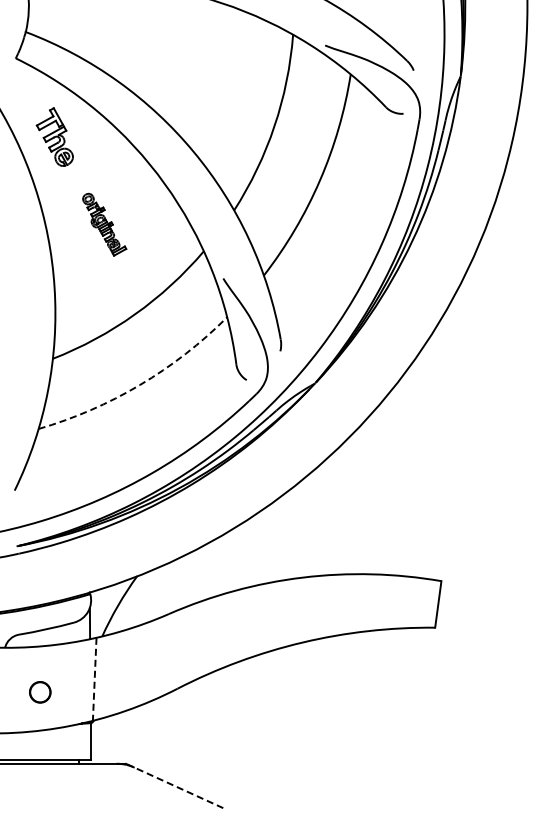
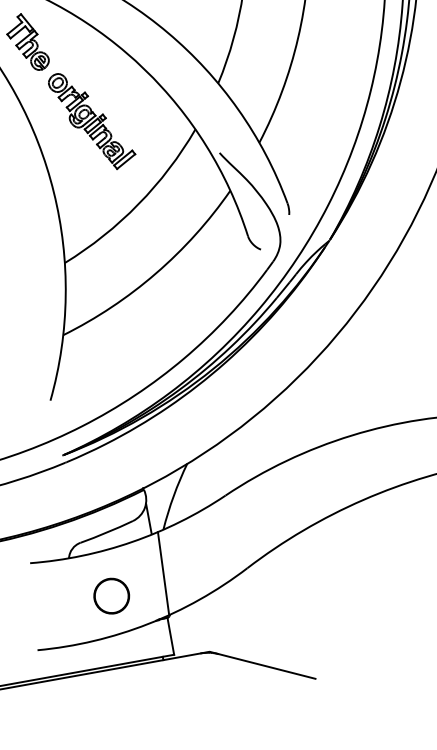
part: (104, 224) -> (92, 120), size x1.67
arc: (140, 385) -> (156, 273), dashed -> solid
line: (94, 679) -> (163, 573), dashed -> solid
circle: (40, 692) -> (112, 596), size x1.67
line: (175, 786) -> (262, 665), dashed -> solid

